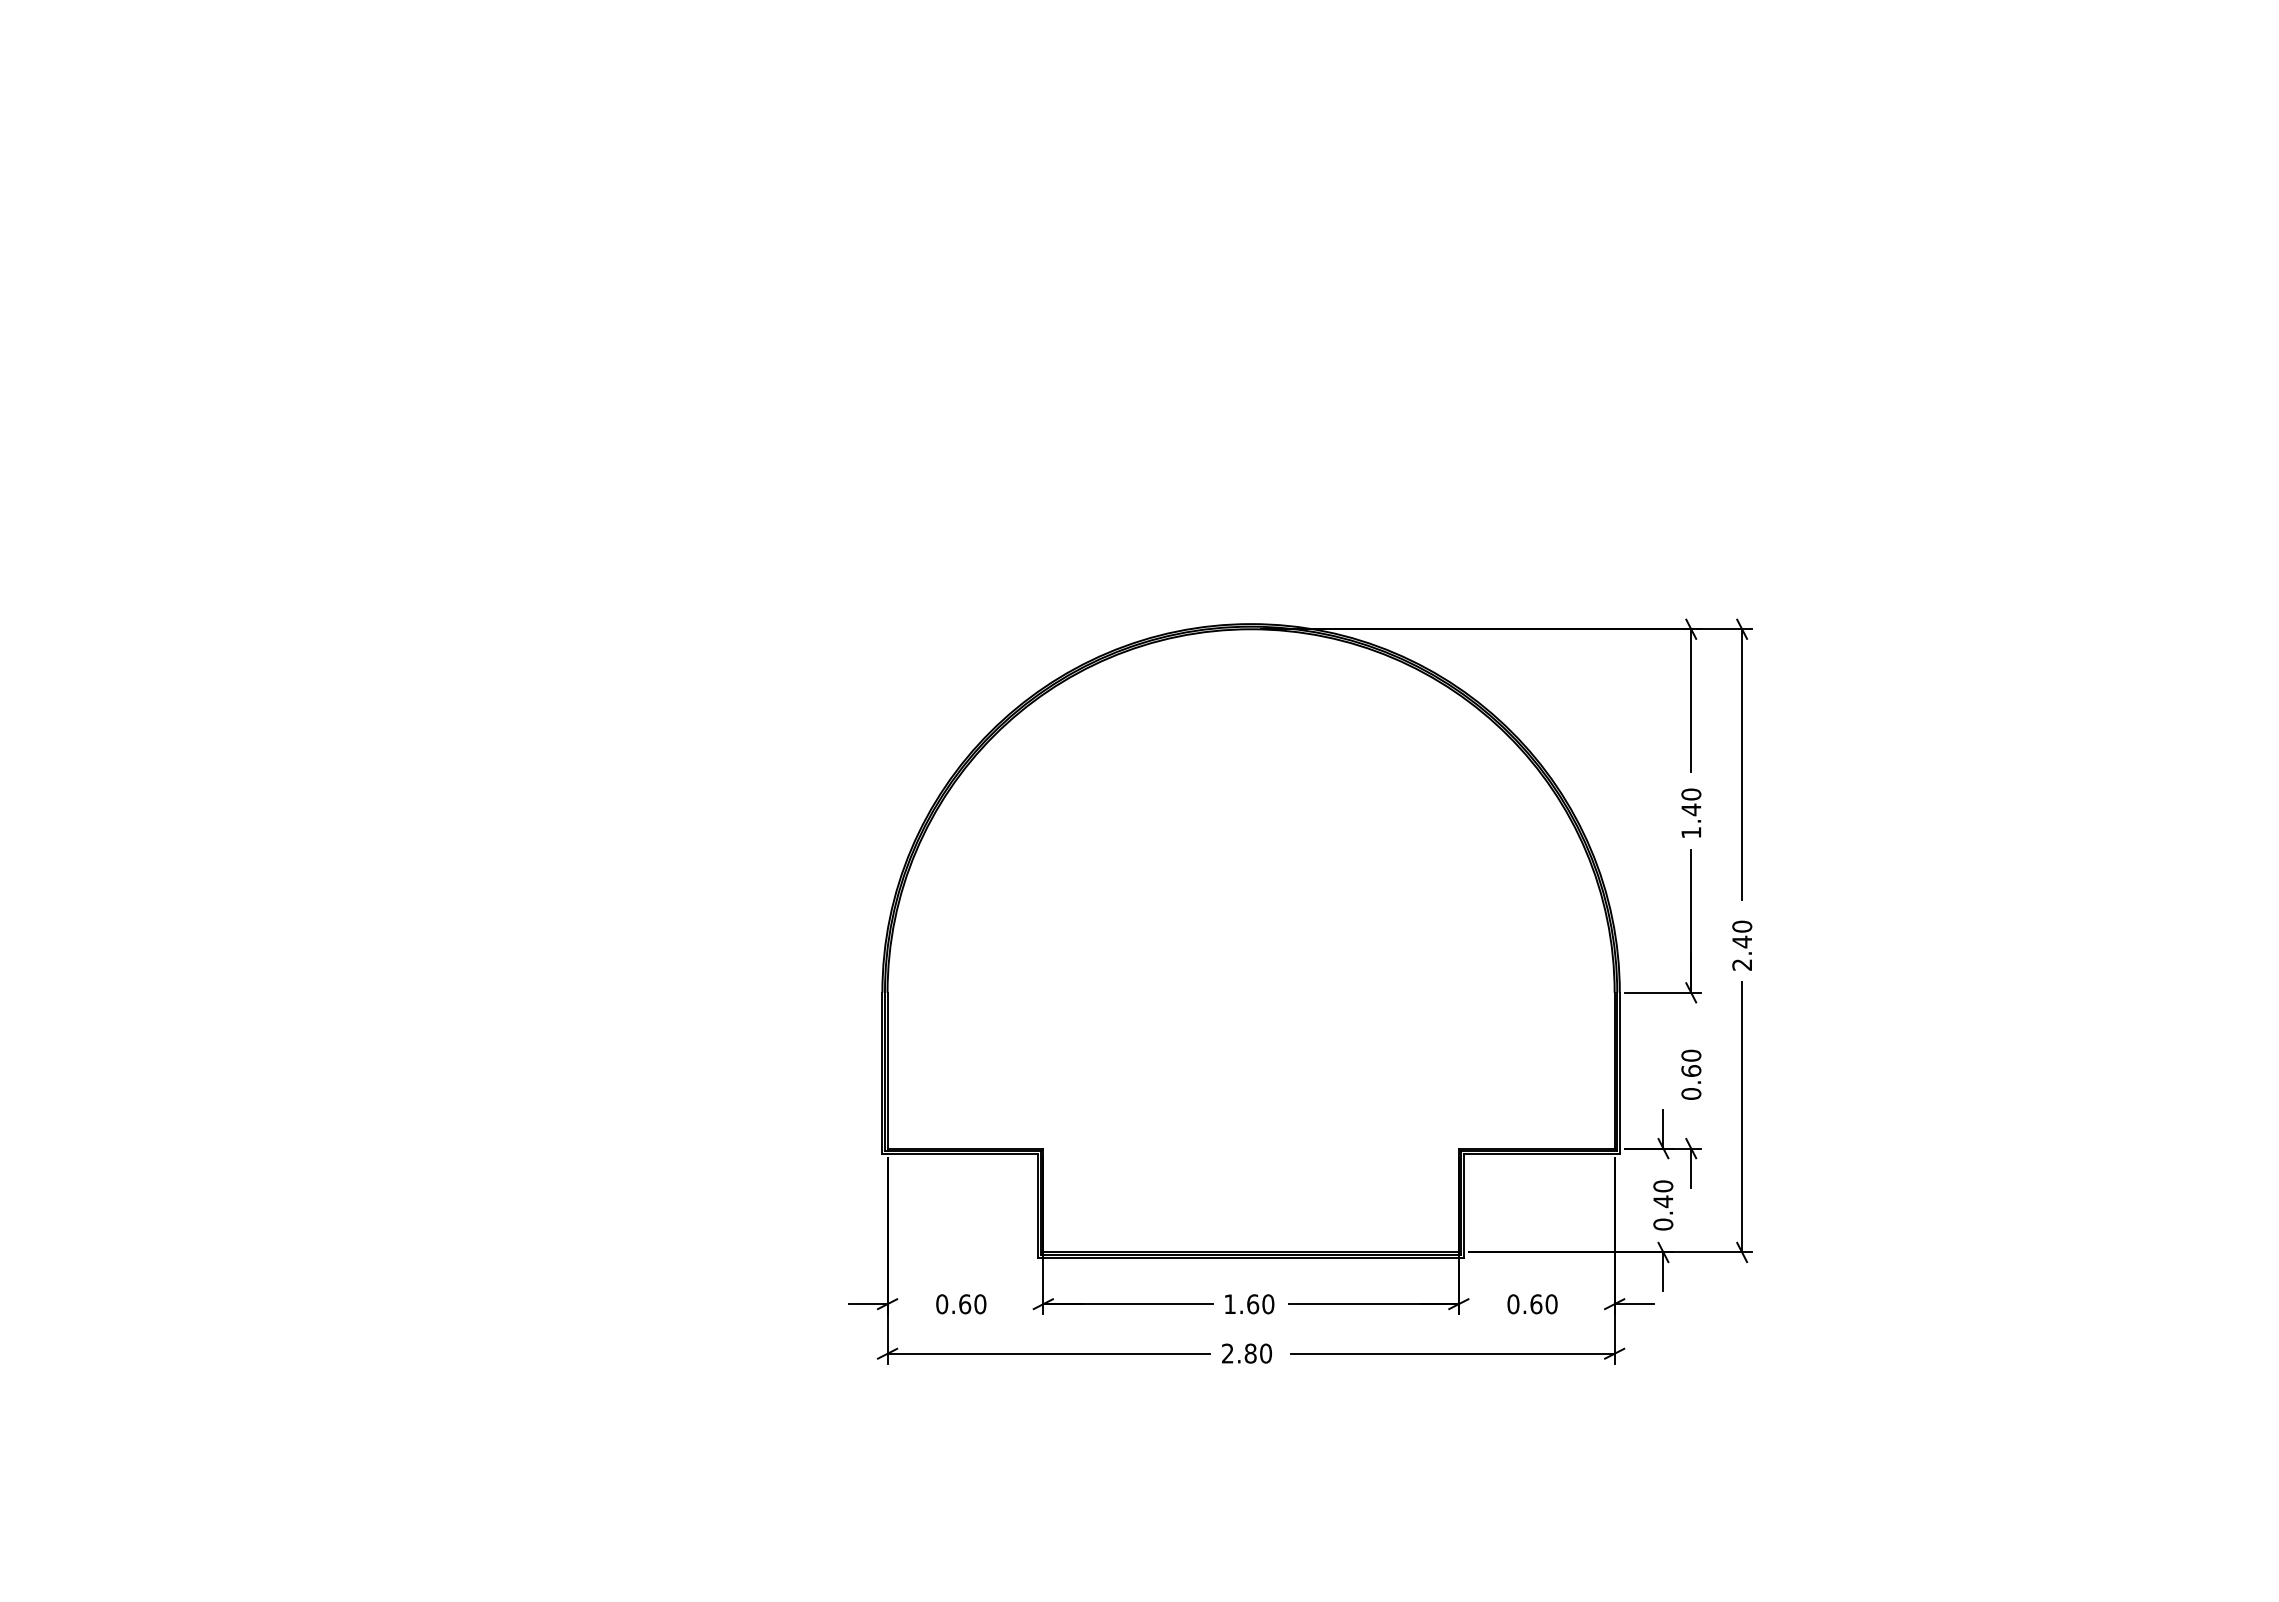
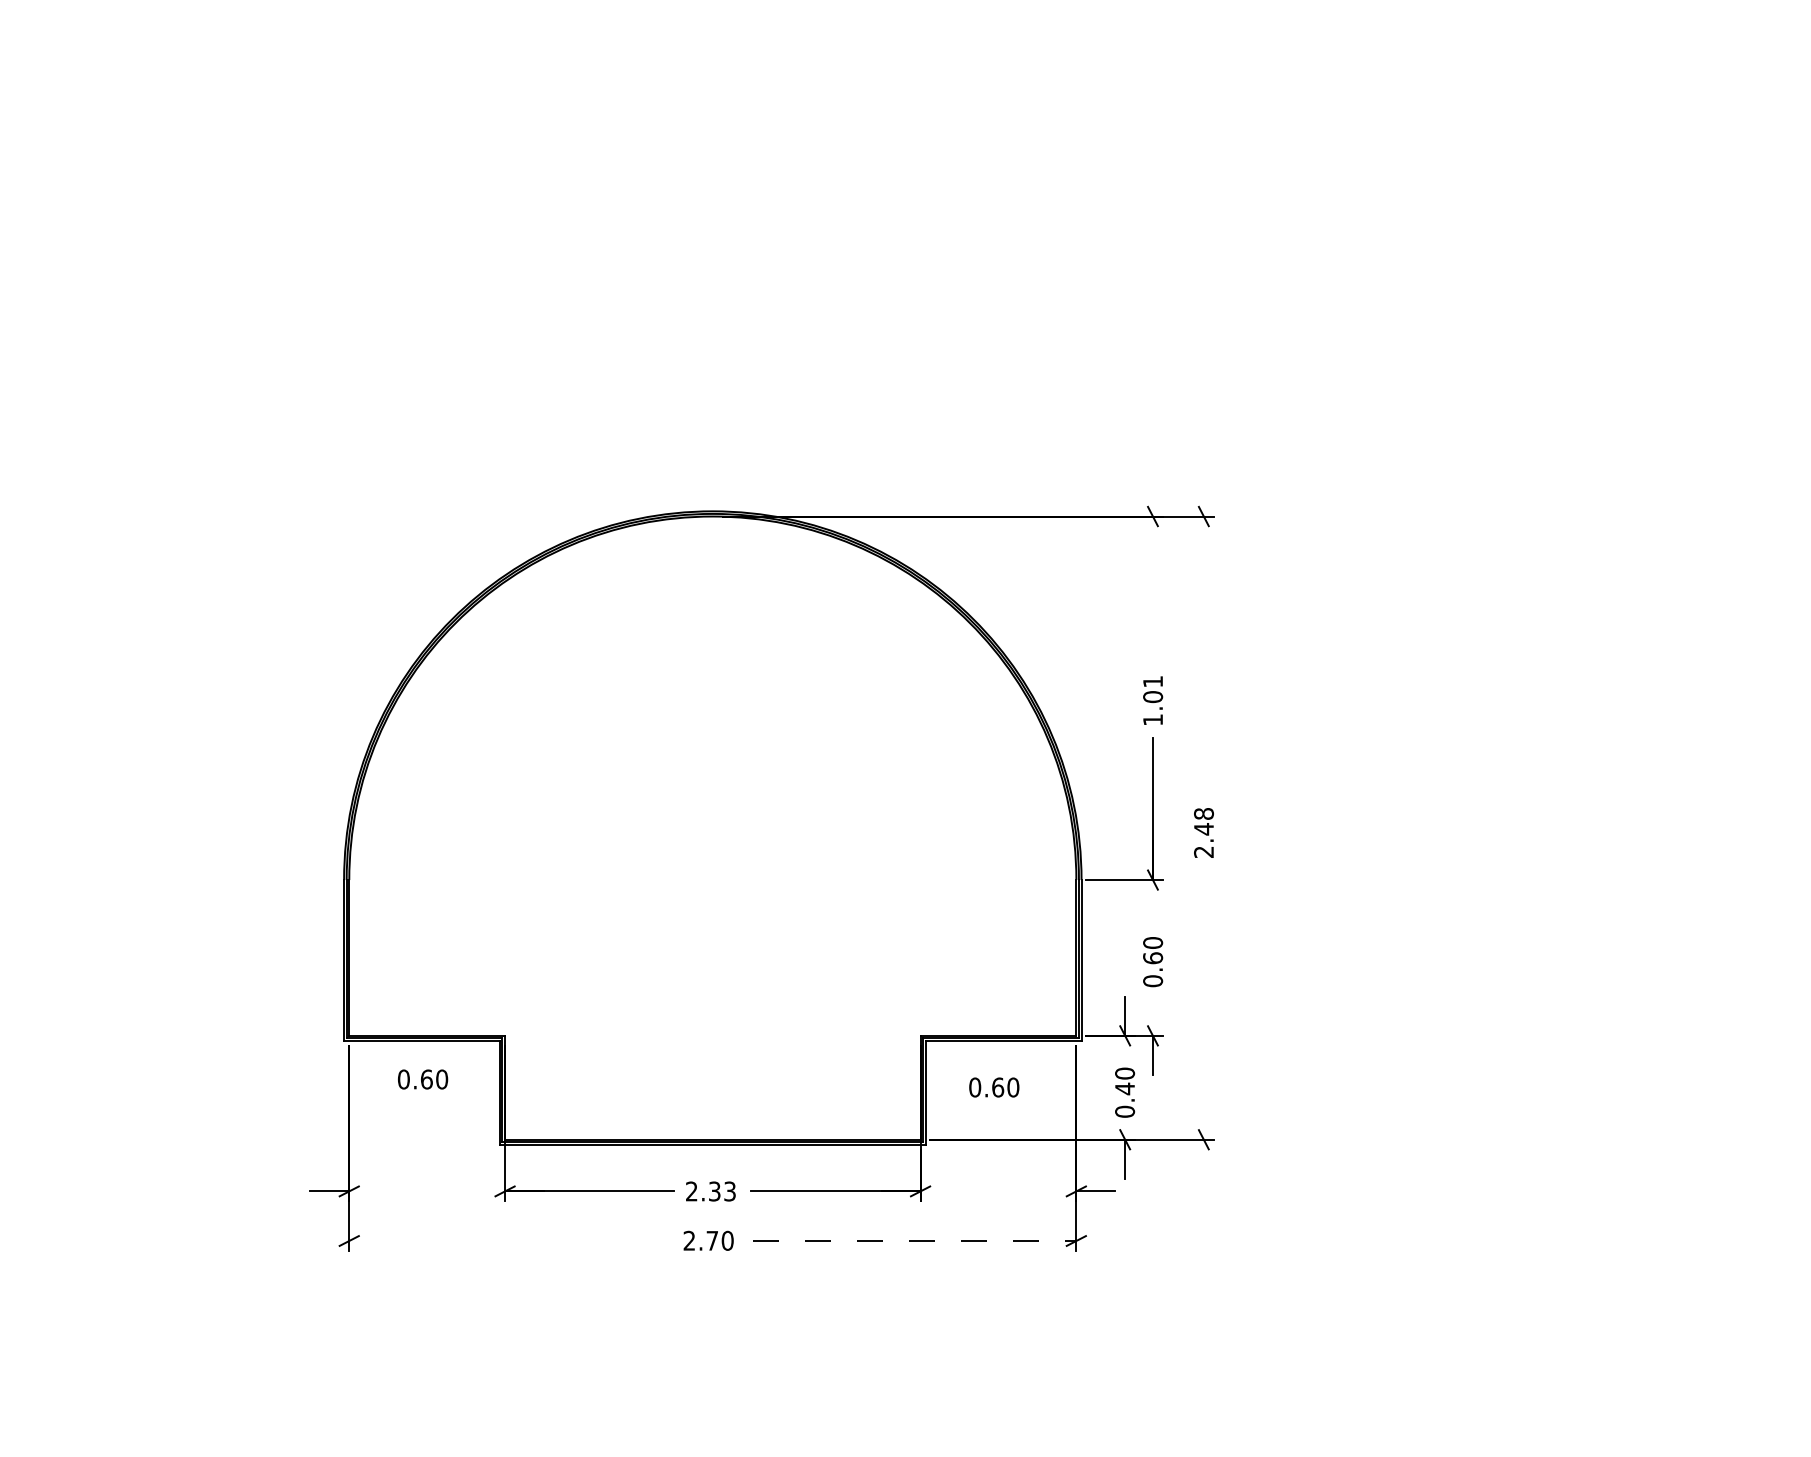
line: (1691, 700) -> (1153, 587), removed
line: (1742, 764) -> (1204, 651), removed
text: (1691, 802) -> (1153, 689), 1.40 -> 1.01
text: (1741, 926) -> (1203, 813), 2.40 -> 2.48
line: (1742, 1117) -> (1204, 1004), removed
text: (961, 1304) -> (423, 1079), moved
text: (1249, 1304) -> (711, 1191), 1.60 -> 2.33
text: (1532, 1304) -> (994, 1087), moved
line: (1048, 1353) -> (510, 1240), removed
text: (1250, 1353) -> (712, 1240), 2.80 -> 2.70
line: (1452, 1353) -> (914, 1240), solid -> dashed

